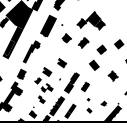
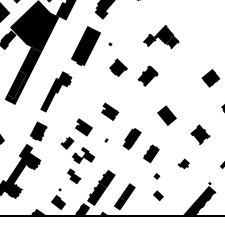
part: (90, 20) -> (160, 36), size x0.7
fill: (101, 49) -> (179, 87), removed
fill: (68, 87) -> (121, 154), removed
part: (103, 103) -> (183, 163), moved

